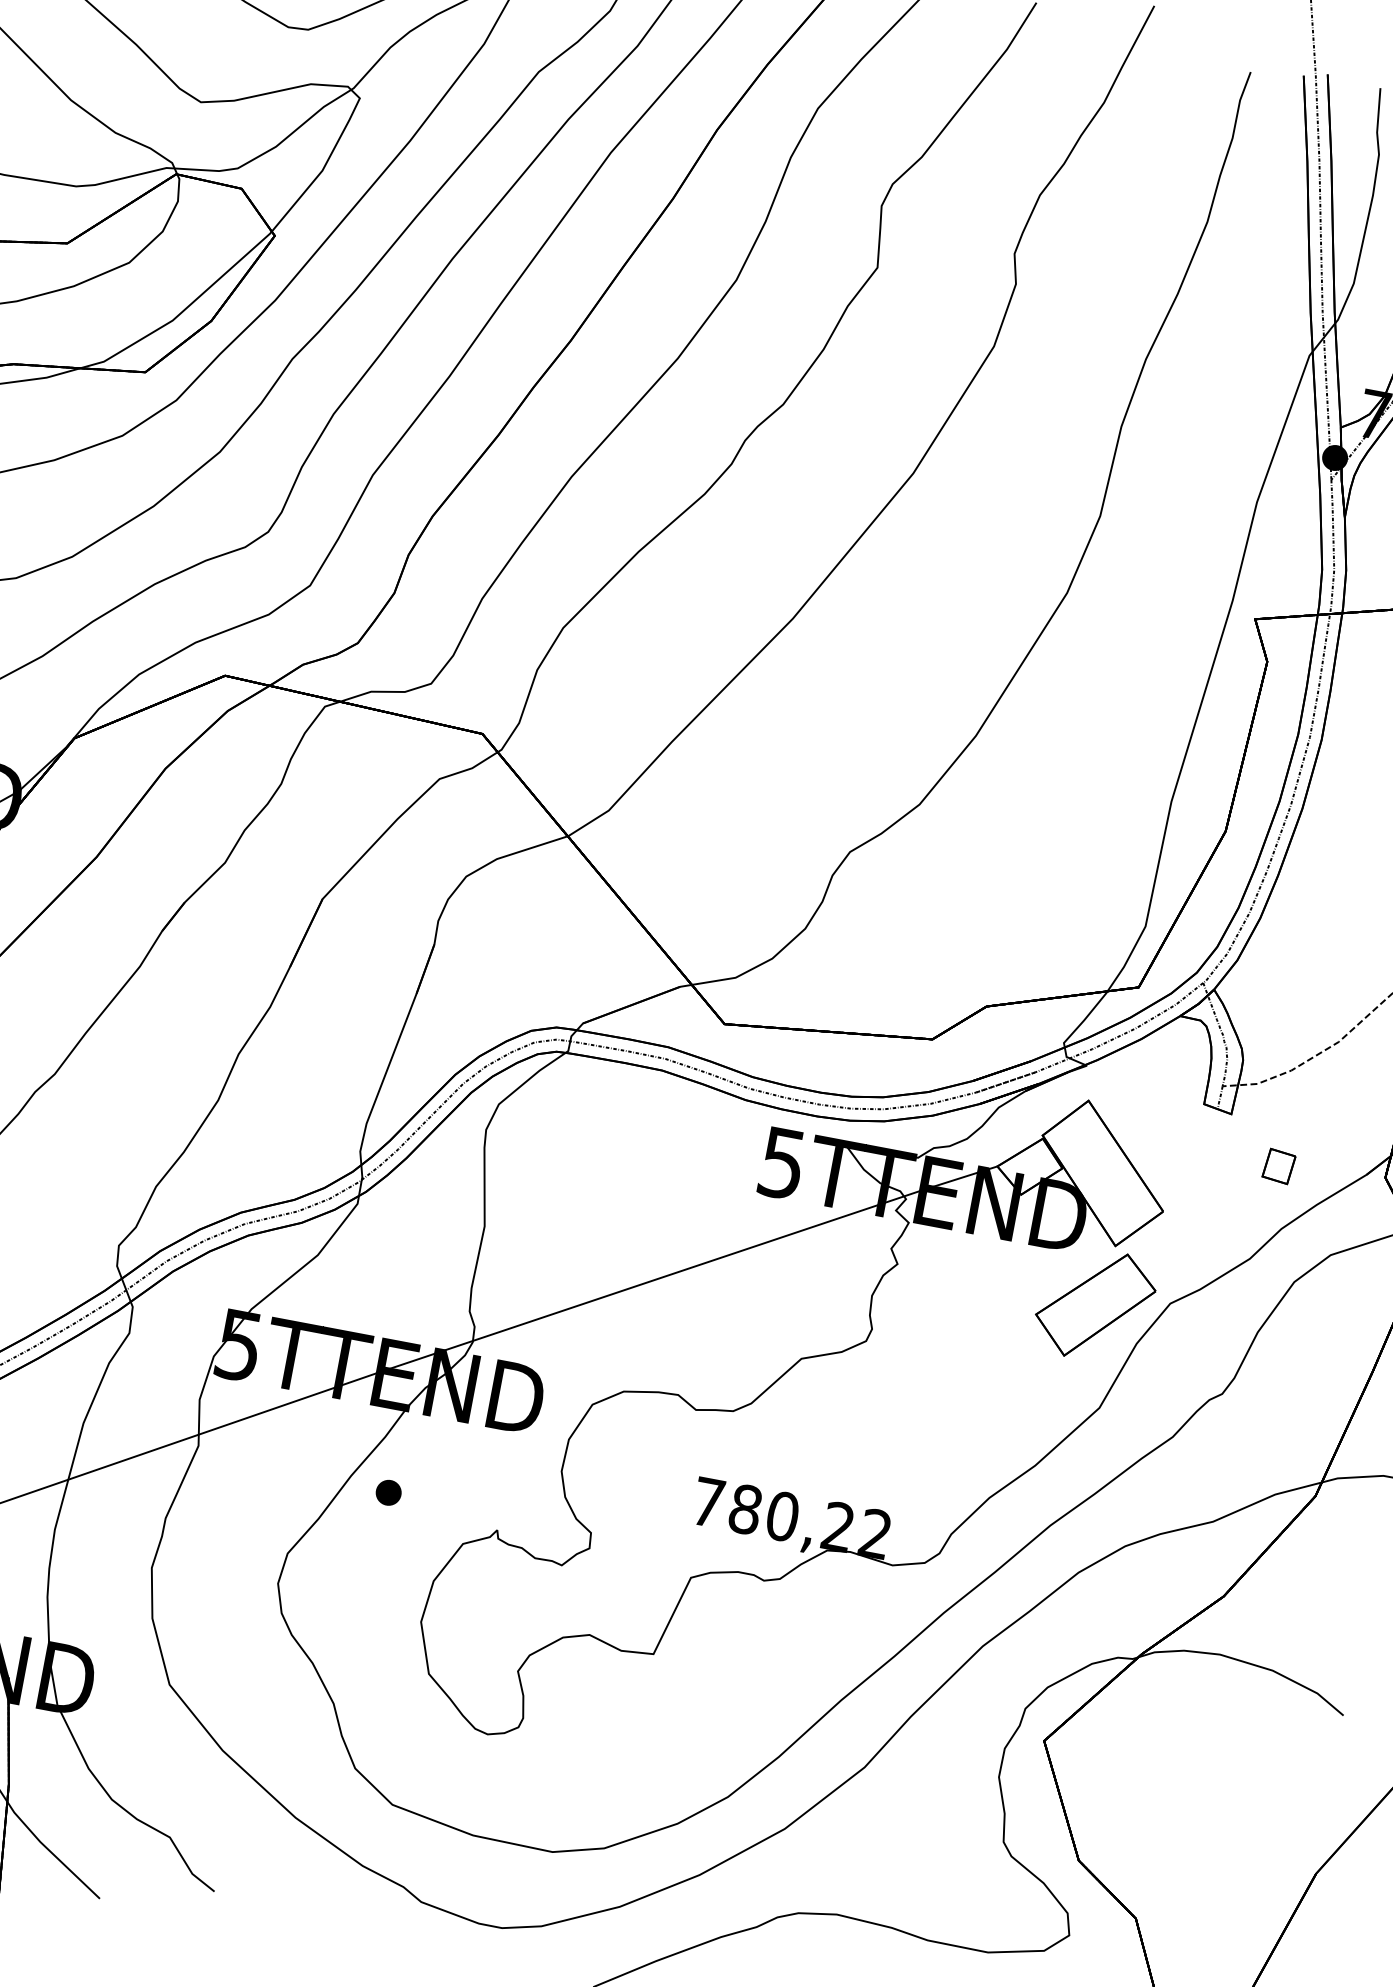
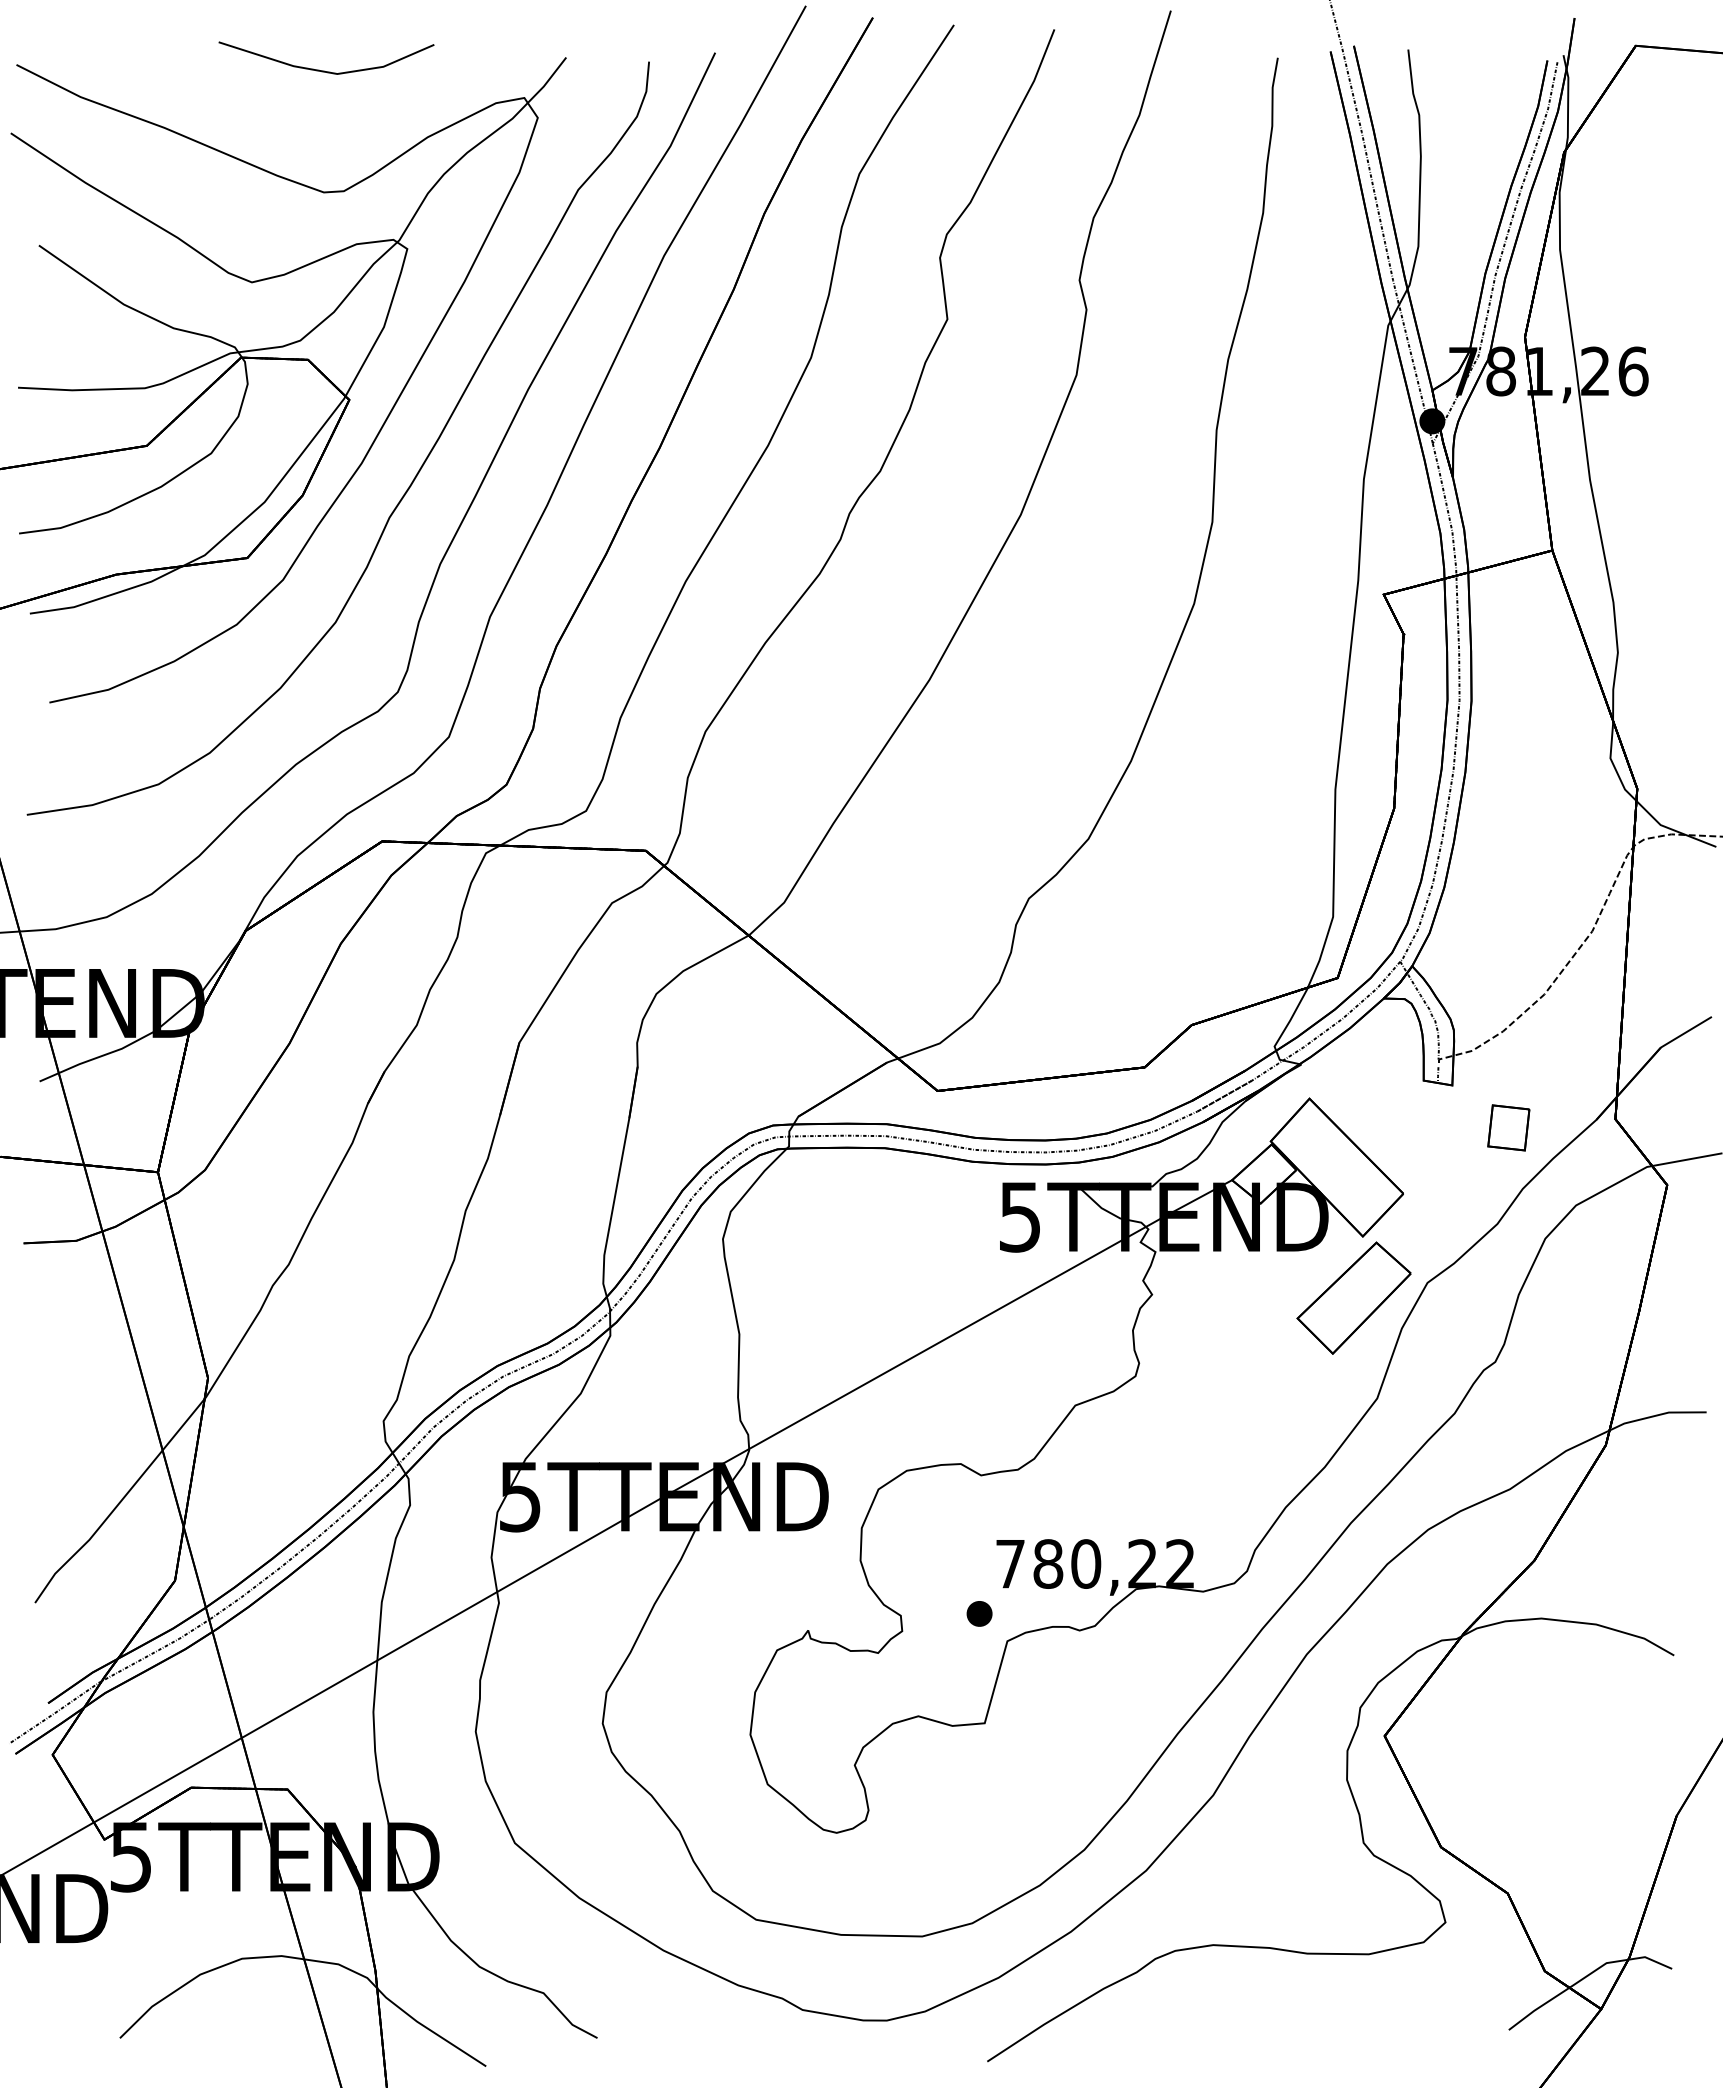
part: (1278, 1165) -> (1508, 1127), size x1.43
part: (388, 1492) -> (979, 1613), moved

